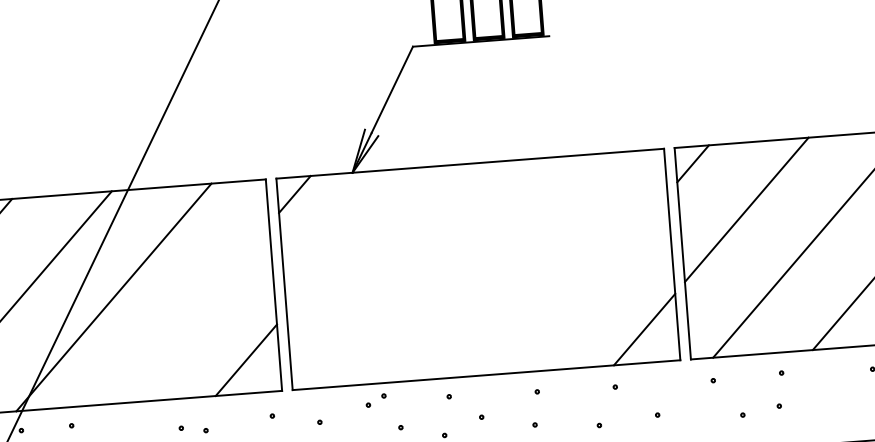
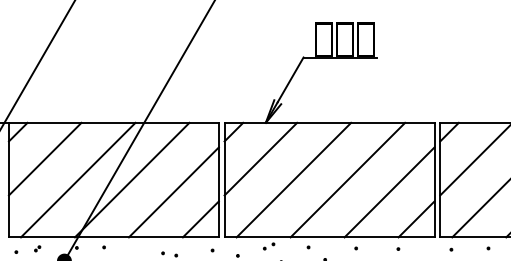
line: (347, 239) -> (260, 158), added
line: (511, 265) -> (347, 179), added
line: (411, 273) -> (293, 179), added
line: (590, 283) -> (389, 192), added
line: (191, 314) -> (173, 192), added

